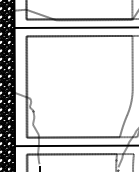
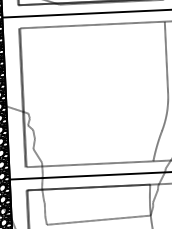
line: (79, 35) -> (92, 24), removed
line: (72, 137) -> (88, 164), removed

